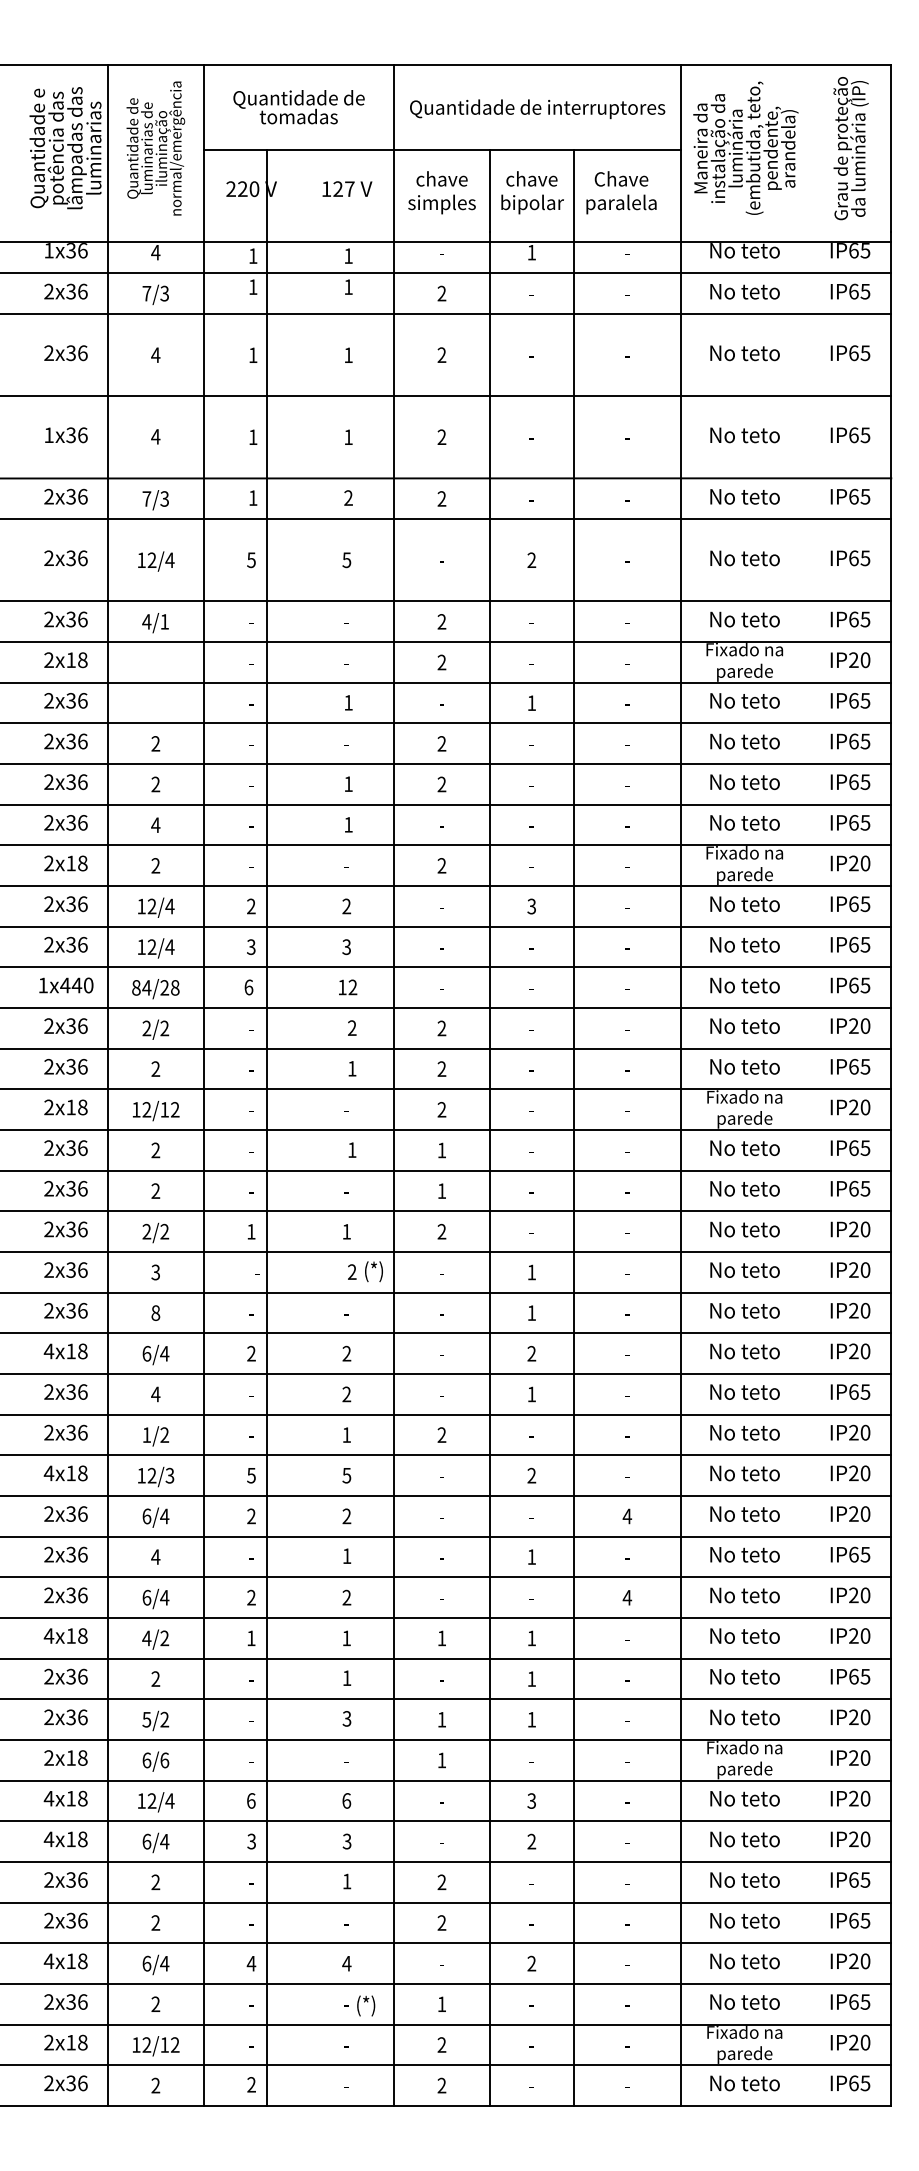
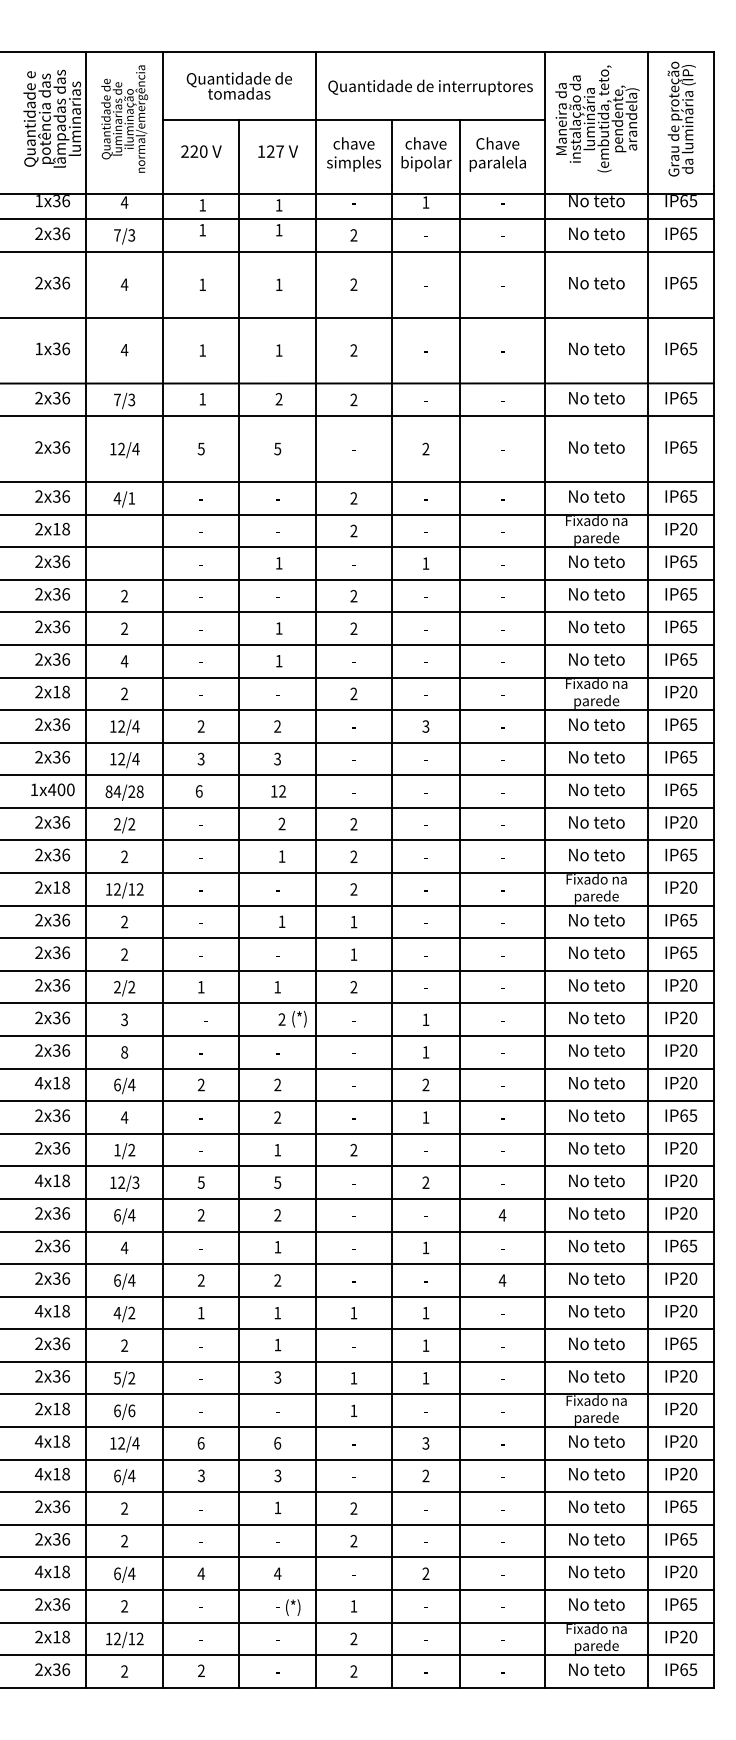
text: (76, 985) -> (61, 789), 440 -> 400
line: (808, 1085) -> (647, 870), added
line: (266, 1127) -> (238, 903), moved

